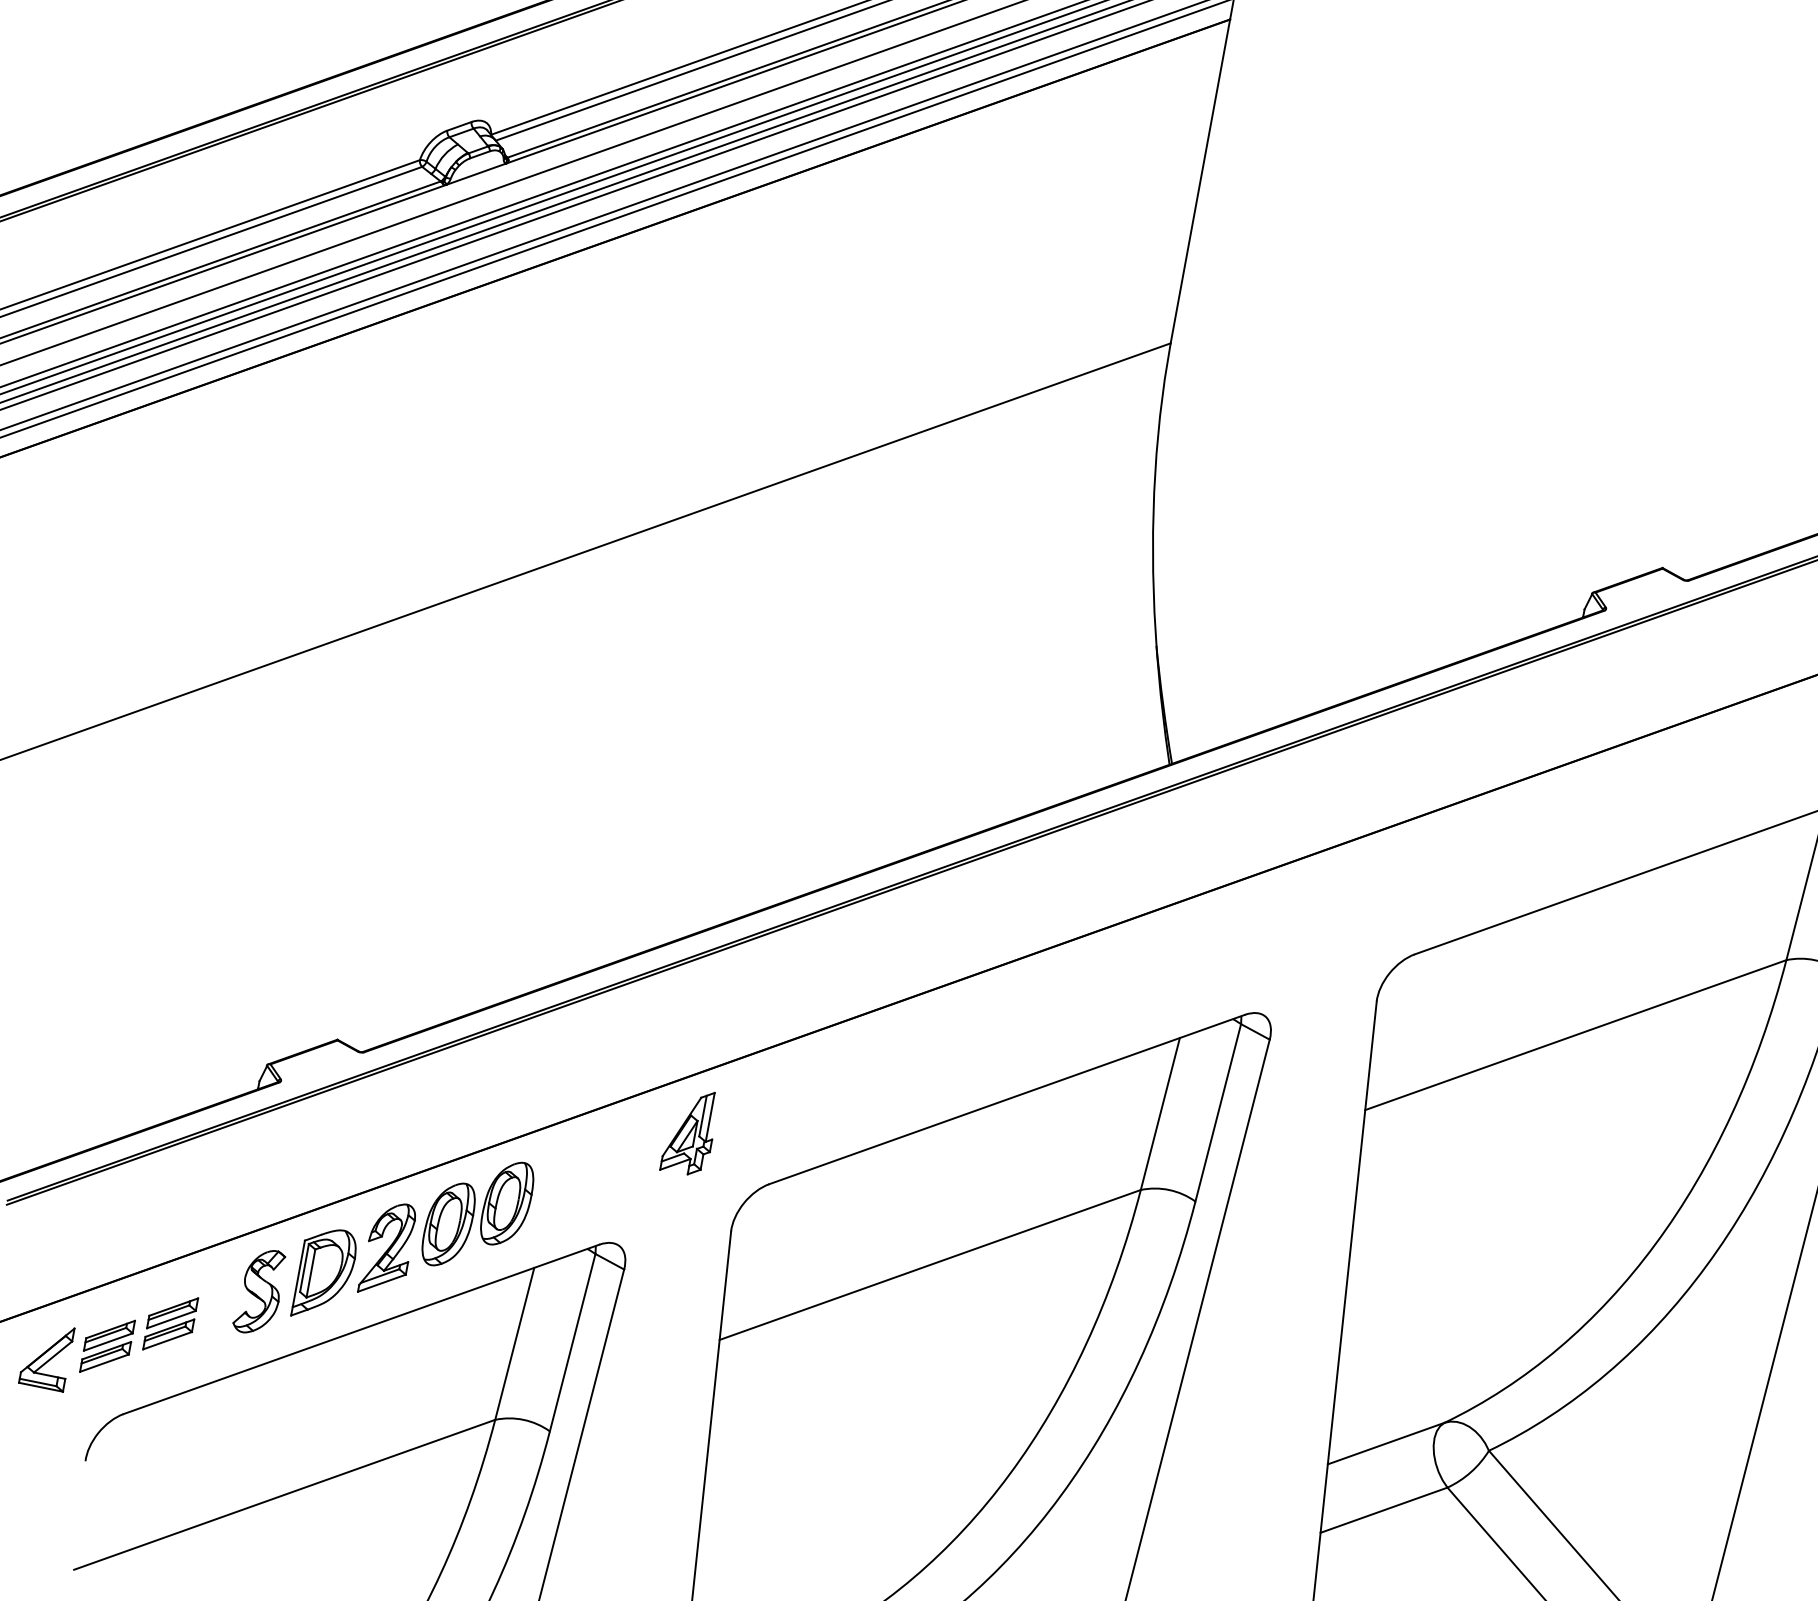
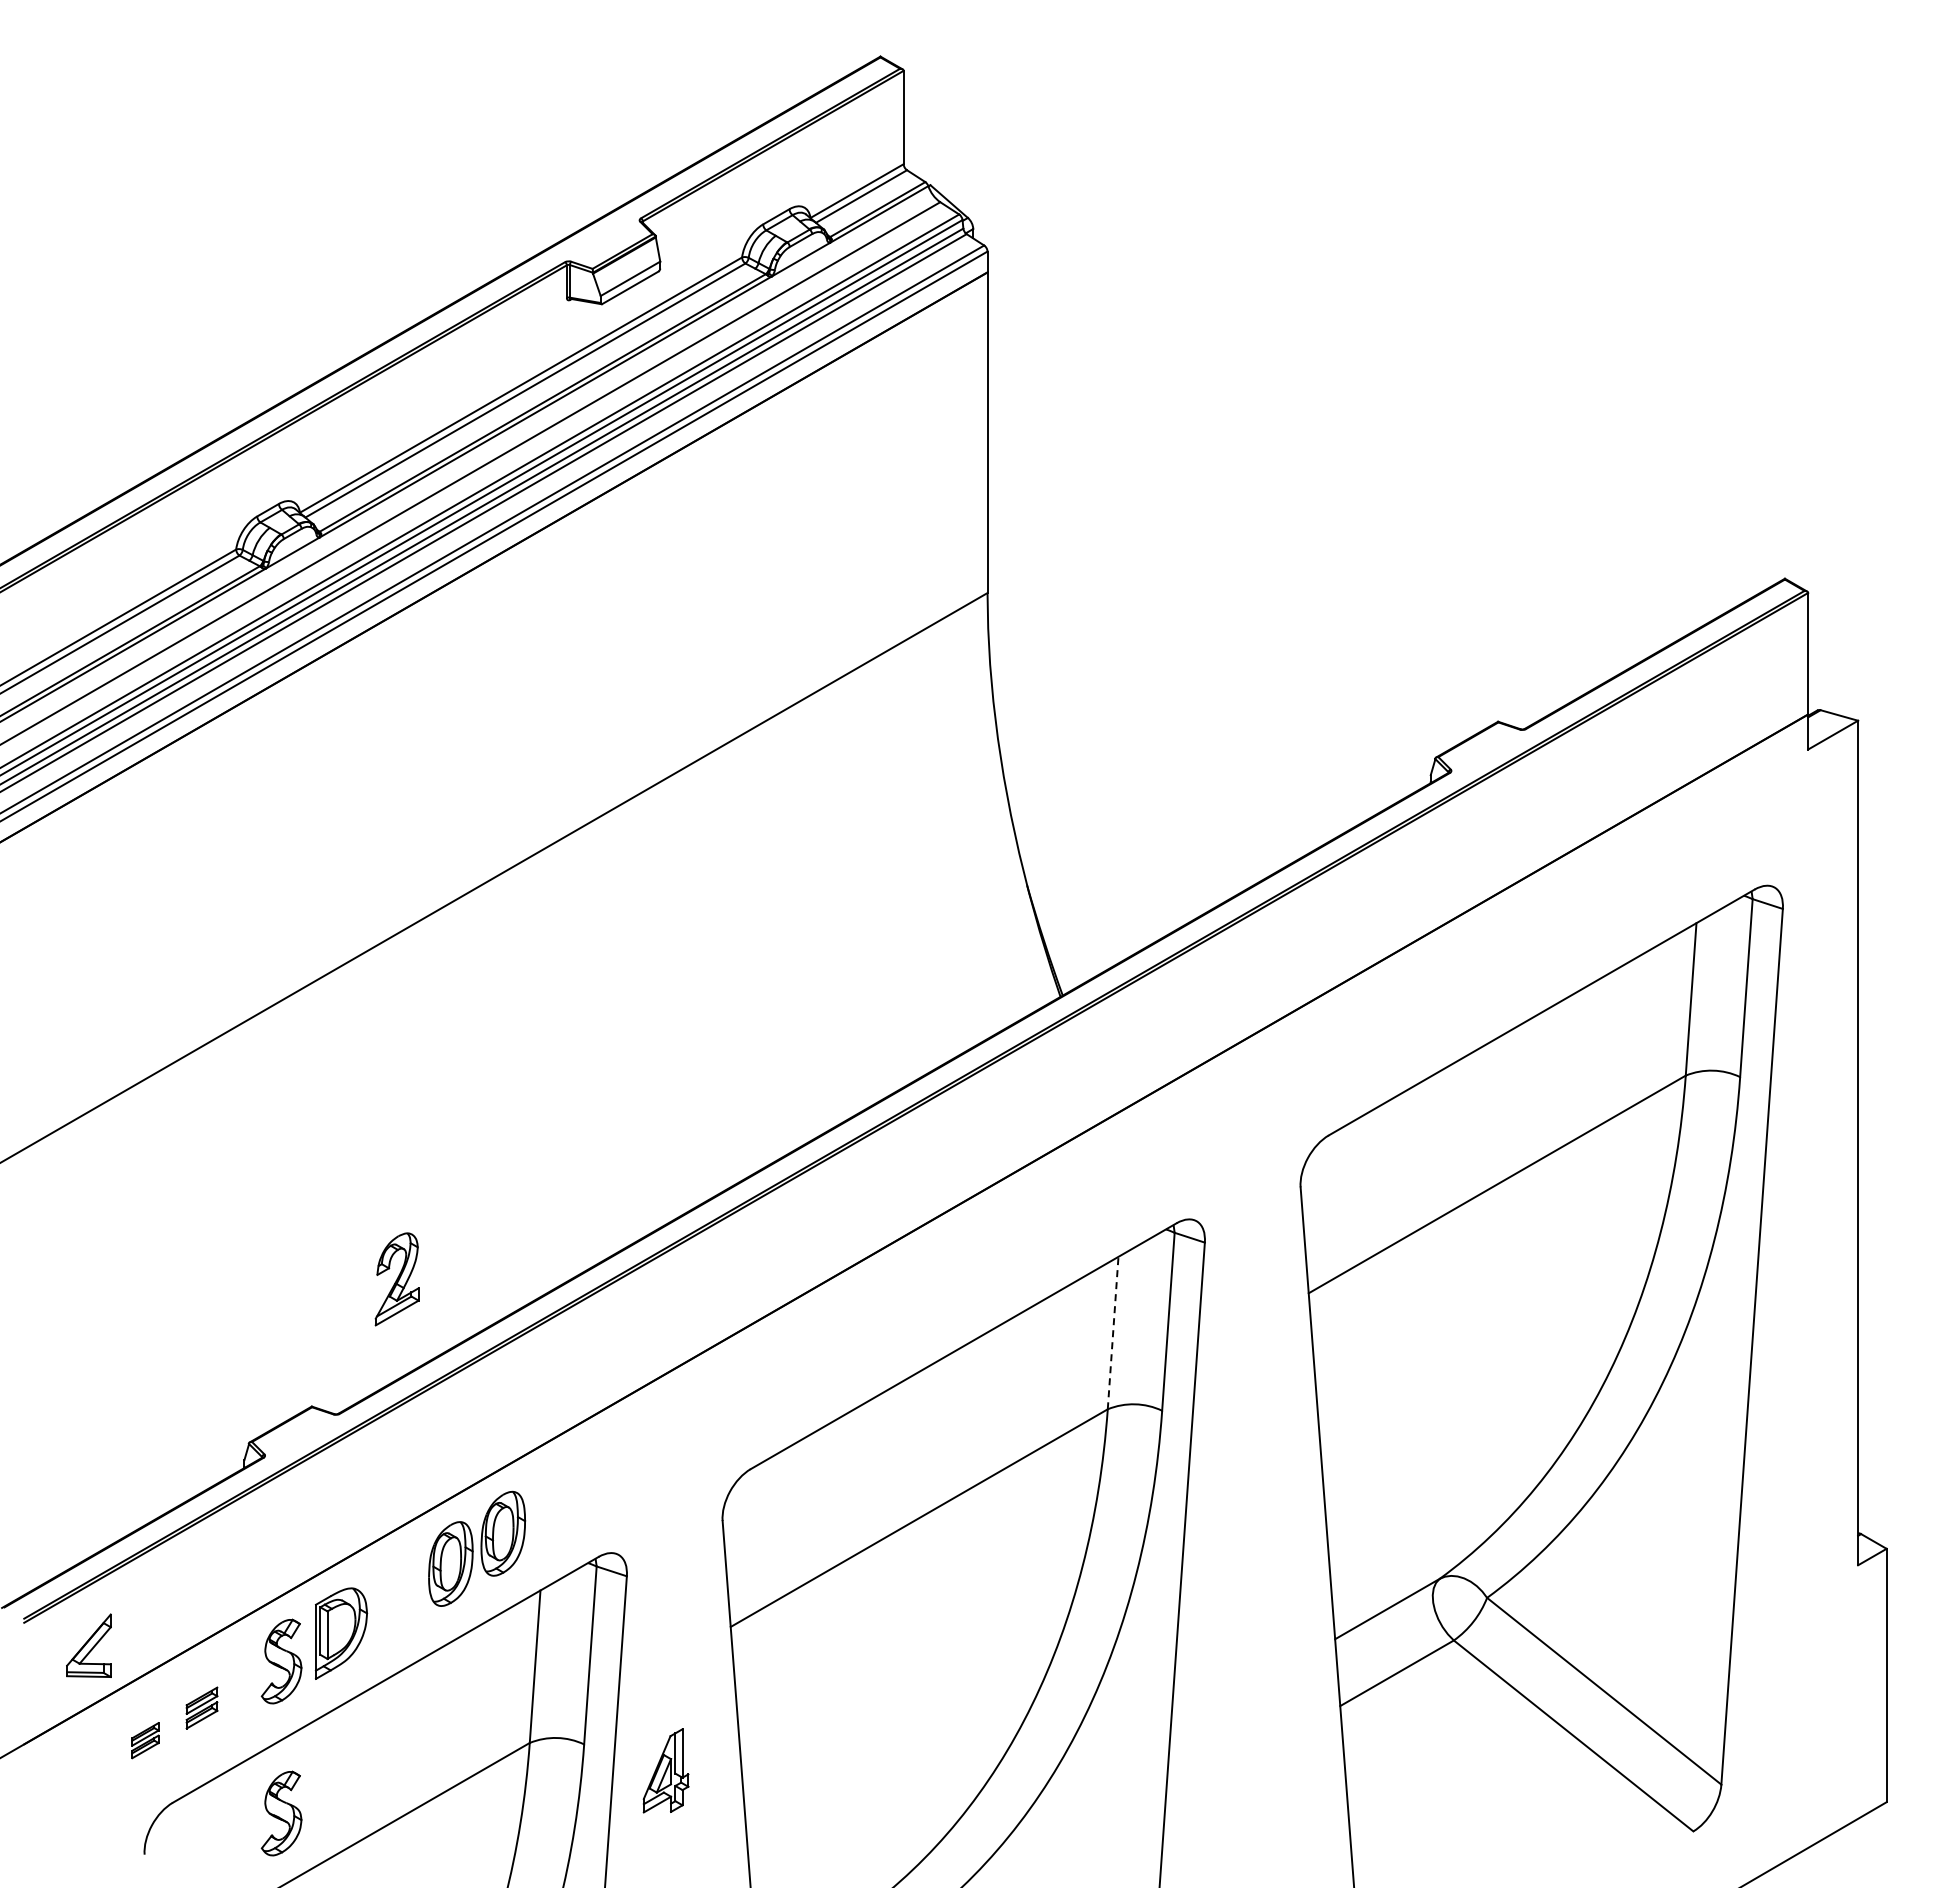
line: (1160, 1113) -> (1113, 1332), solid -> dashed
part: (689, 1131) -> (665, 1770), moved
part: (387, 1249) -> (396, 1279), moved
part: (170, 1323) -> (201, 1707), size x0.7
part: (107, 1346) -> (145, 1740), size x0.6
part: (46, 1355) -> (88, 1645), moved
part: (231, 1445) -> (281, 1813), added

